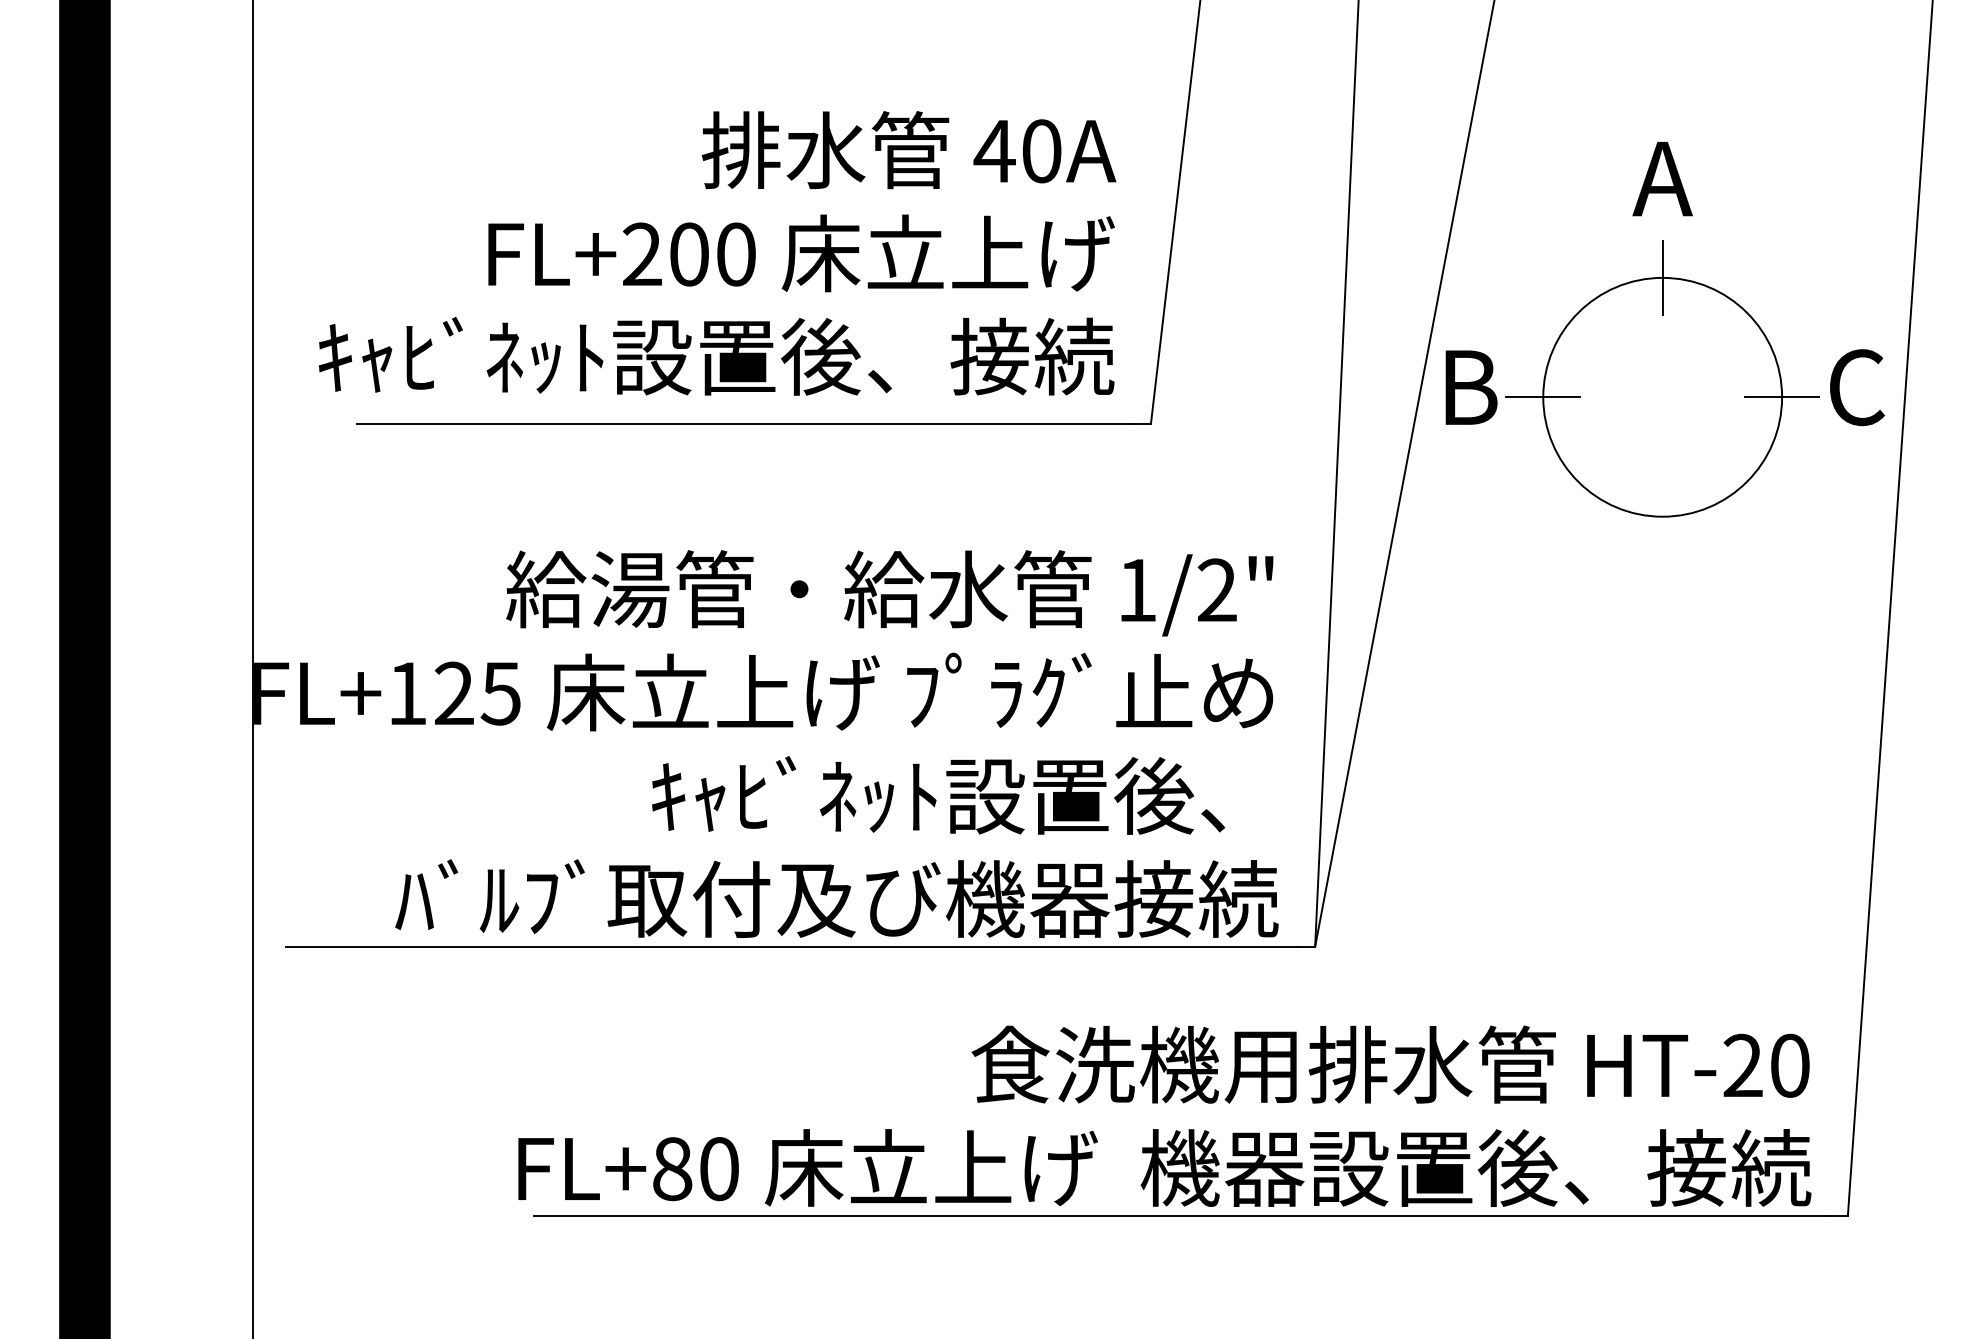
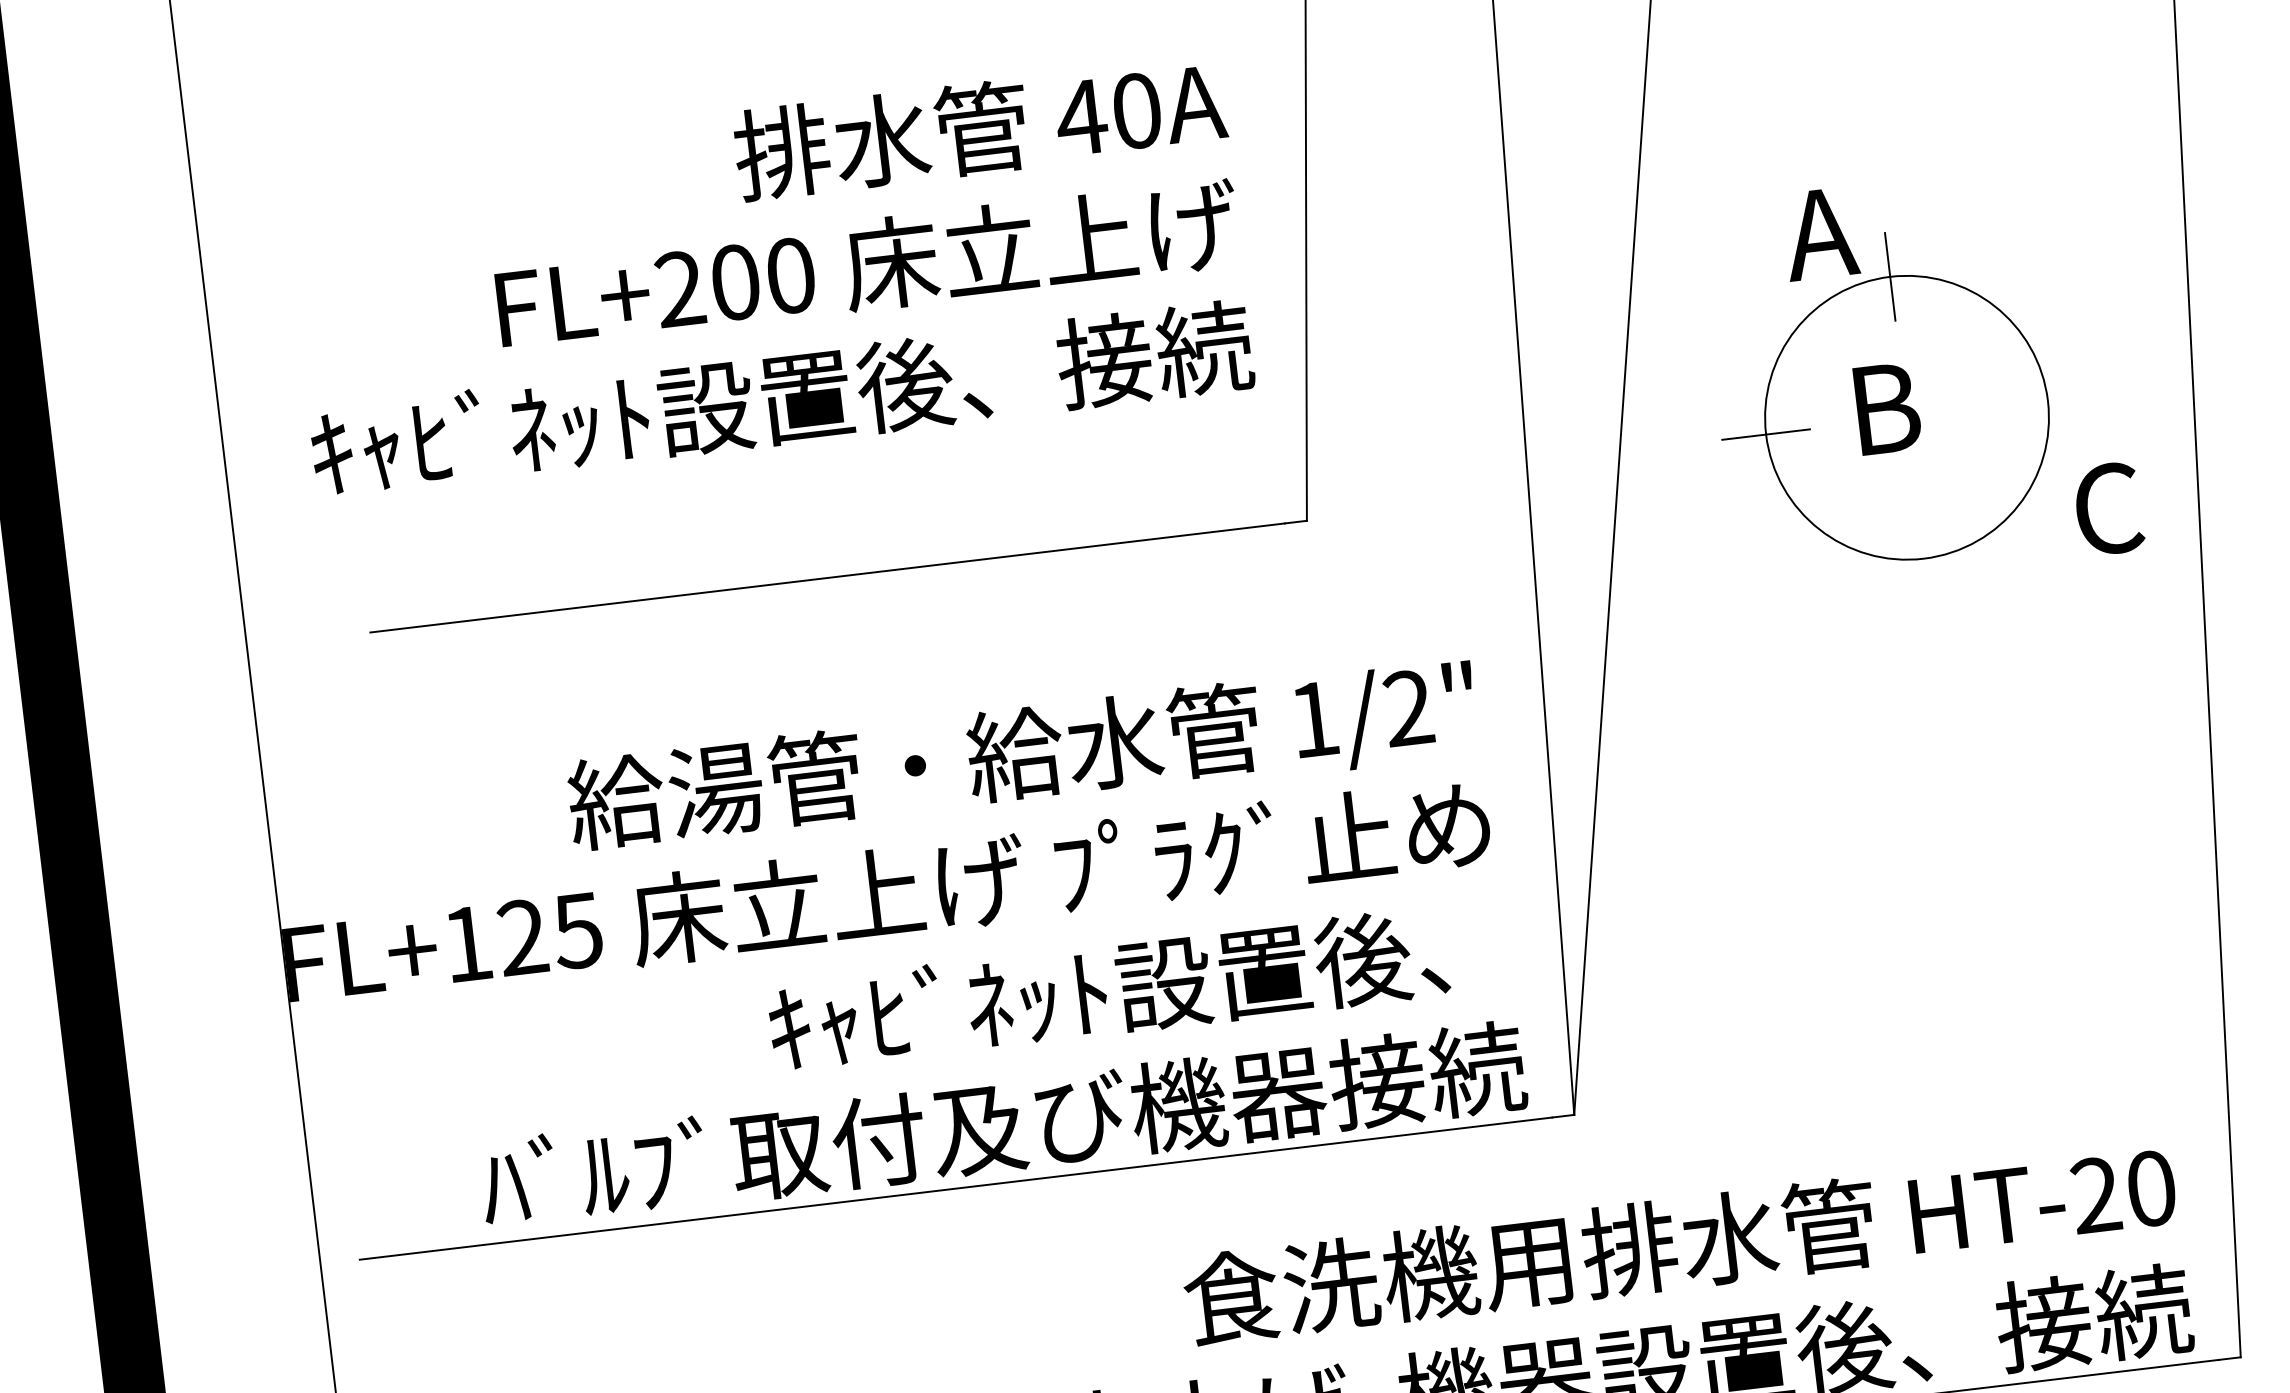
text: (1662, 179) -> (1820, 234), moved
text: (717, 253) -> (768, 277), moved
text: (1471, 387) -> (1887, 408), moved
text: (1857, 387) -> (2109, 508), moved
line: (1781, 397) -> (2047, 401), removed

